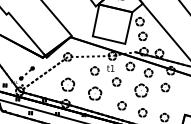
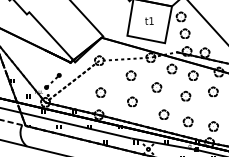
text: (110, 67) -> (149, 20), moved
part: (67, 84) -> (100, 92), size x0.62
part: (141, 89) -> (185, 95), size x0.62
part: (95, 93) -> (132, 101), size x0.62

